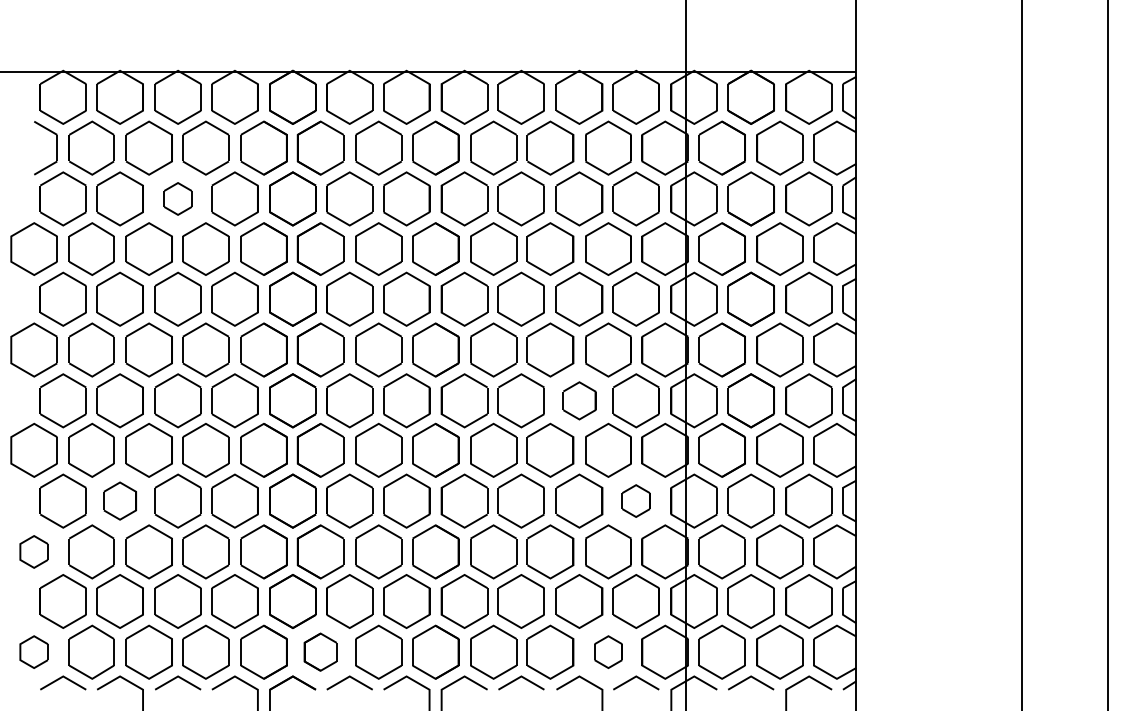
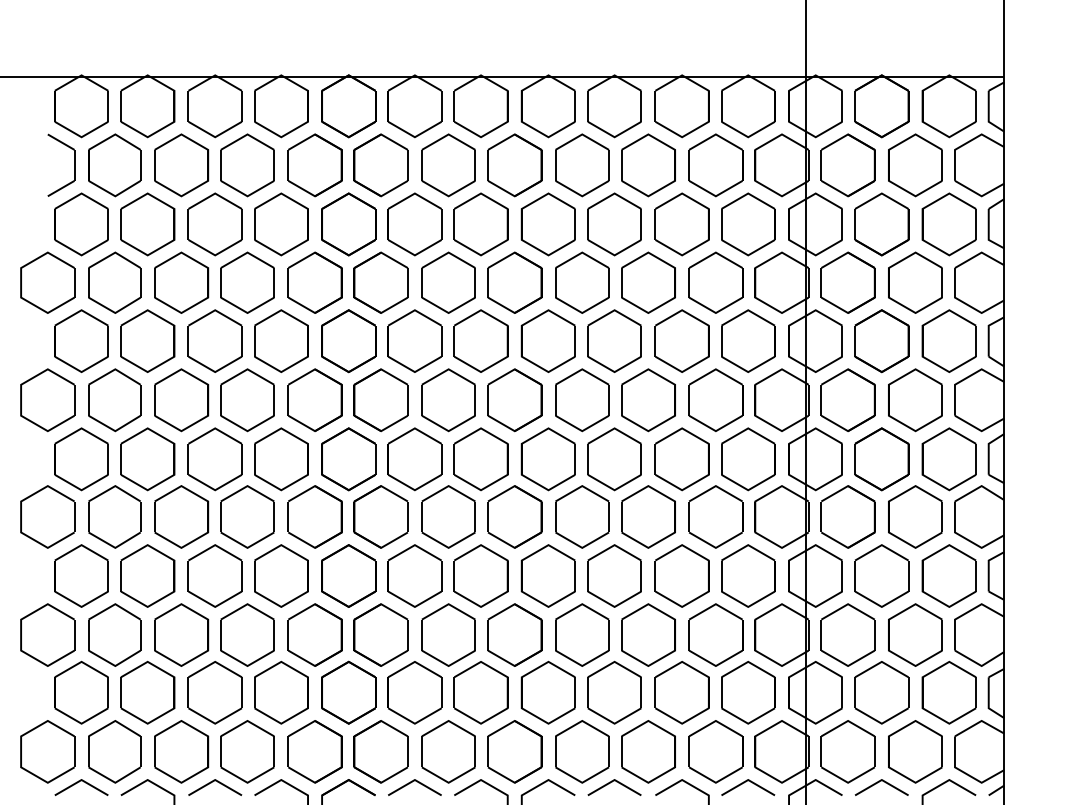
part: (177, 198) -> (214, 223), size x1.67
part: (579, 400) -> (682, 458), size x1.43
part: (119, 500) -> (147, 575), size x1.43
part: (635, 500) -> (747, 575), size x1.67
part: (33, 551) -> (46, 634), size x1.67
part: (33, 651) -> (46, 750), size x1.67
part: (320, 651) -> (380, 750), size x1.43
part: (608, 651) -> (715, 750), size x1.67

